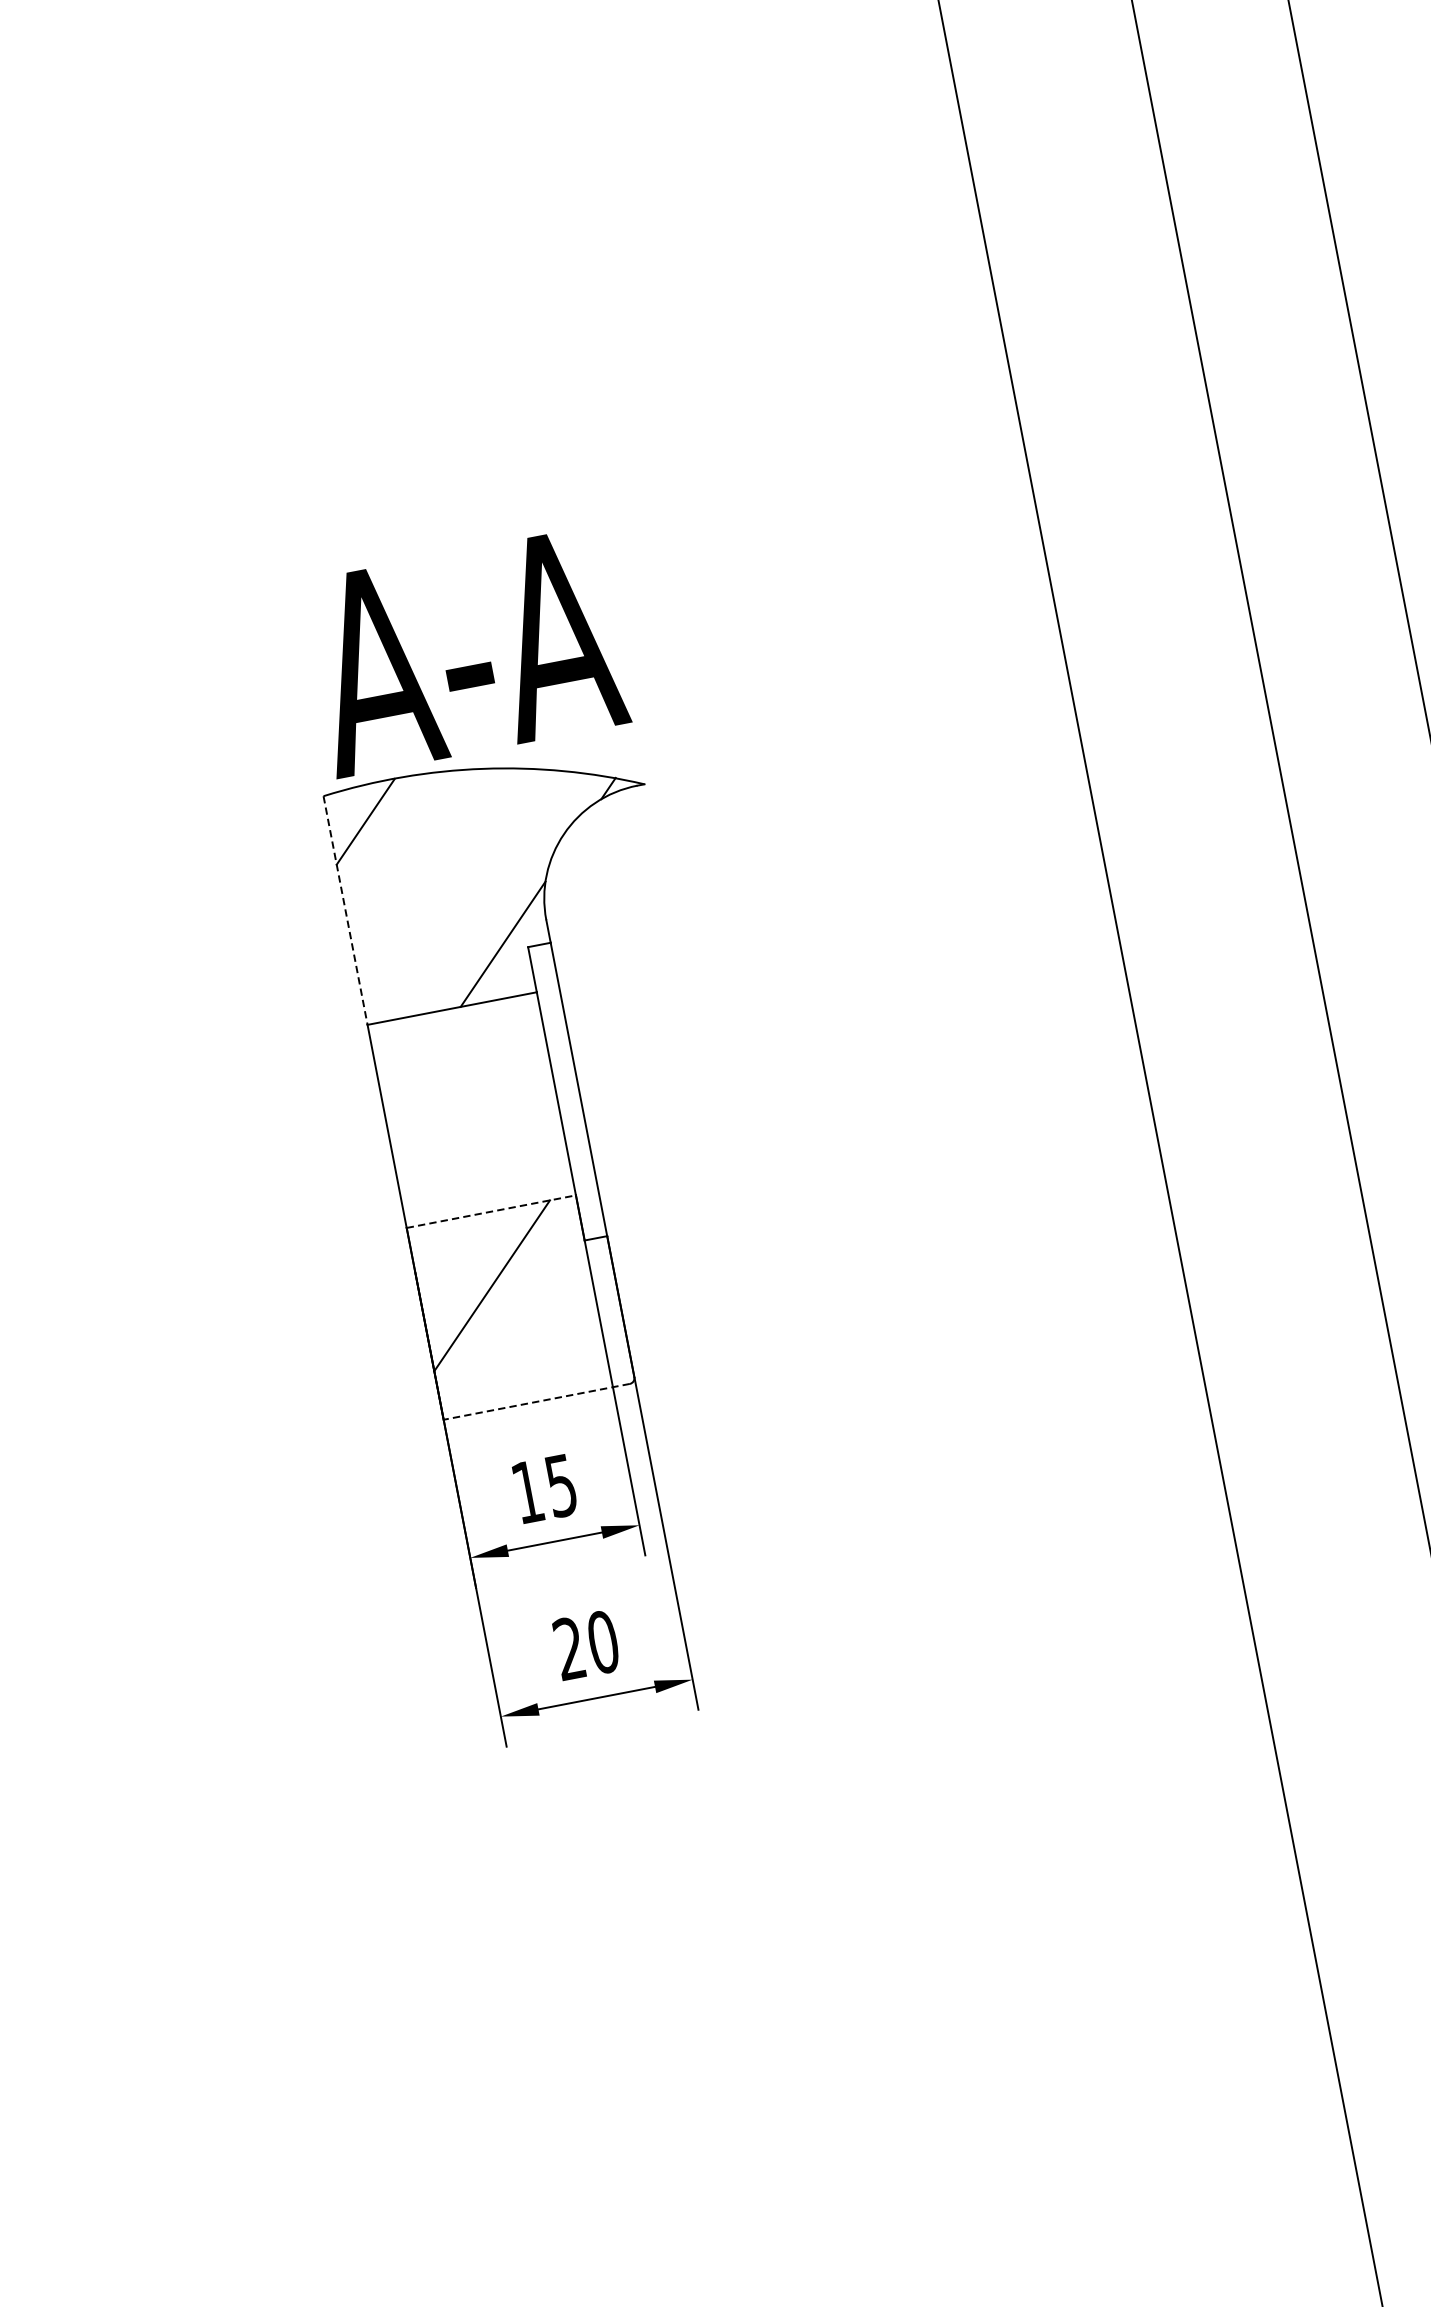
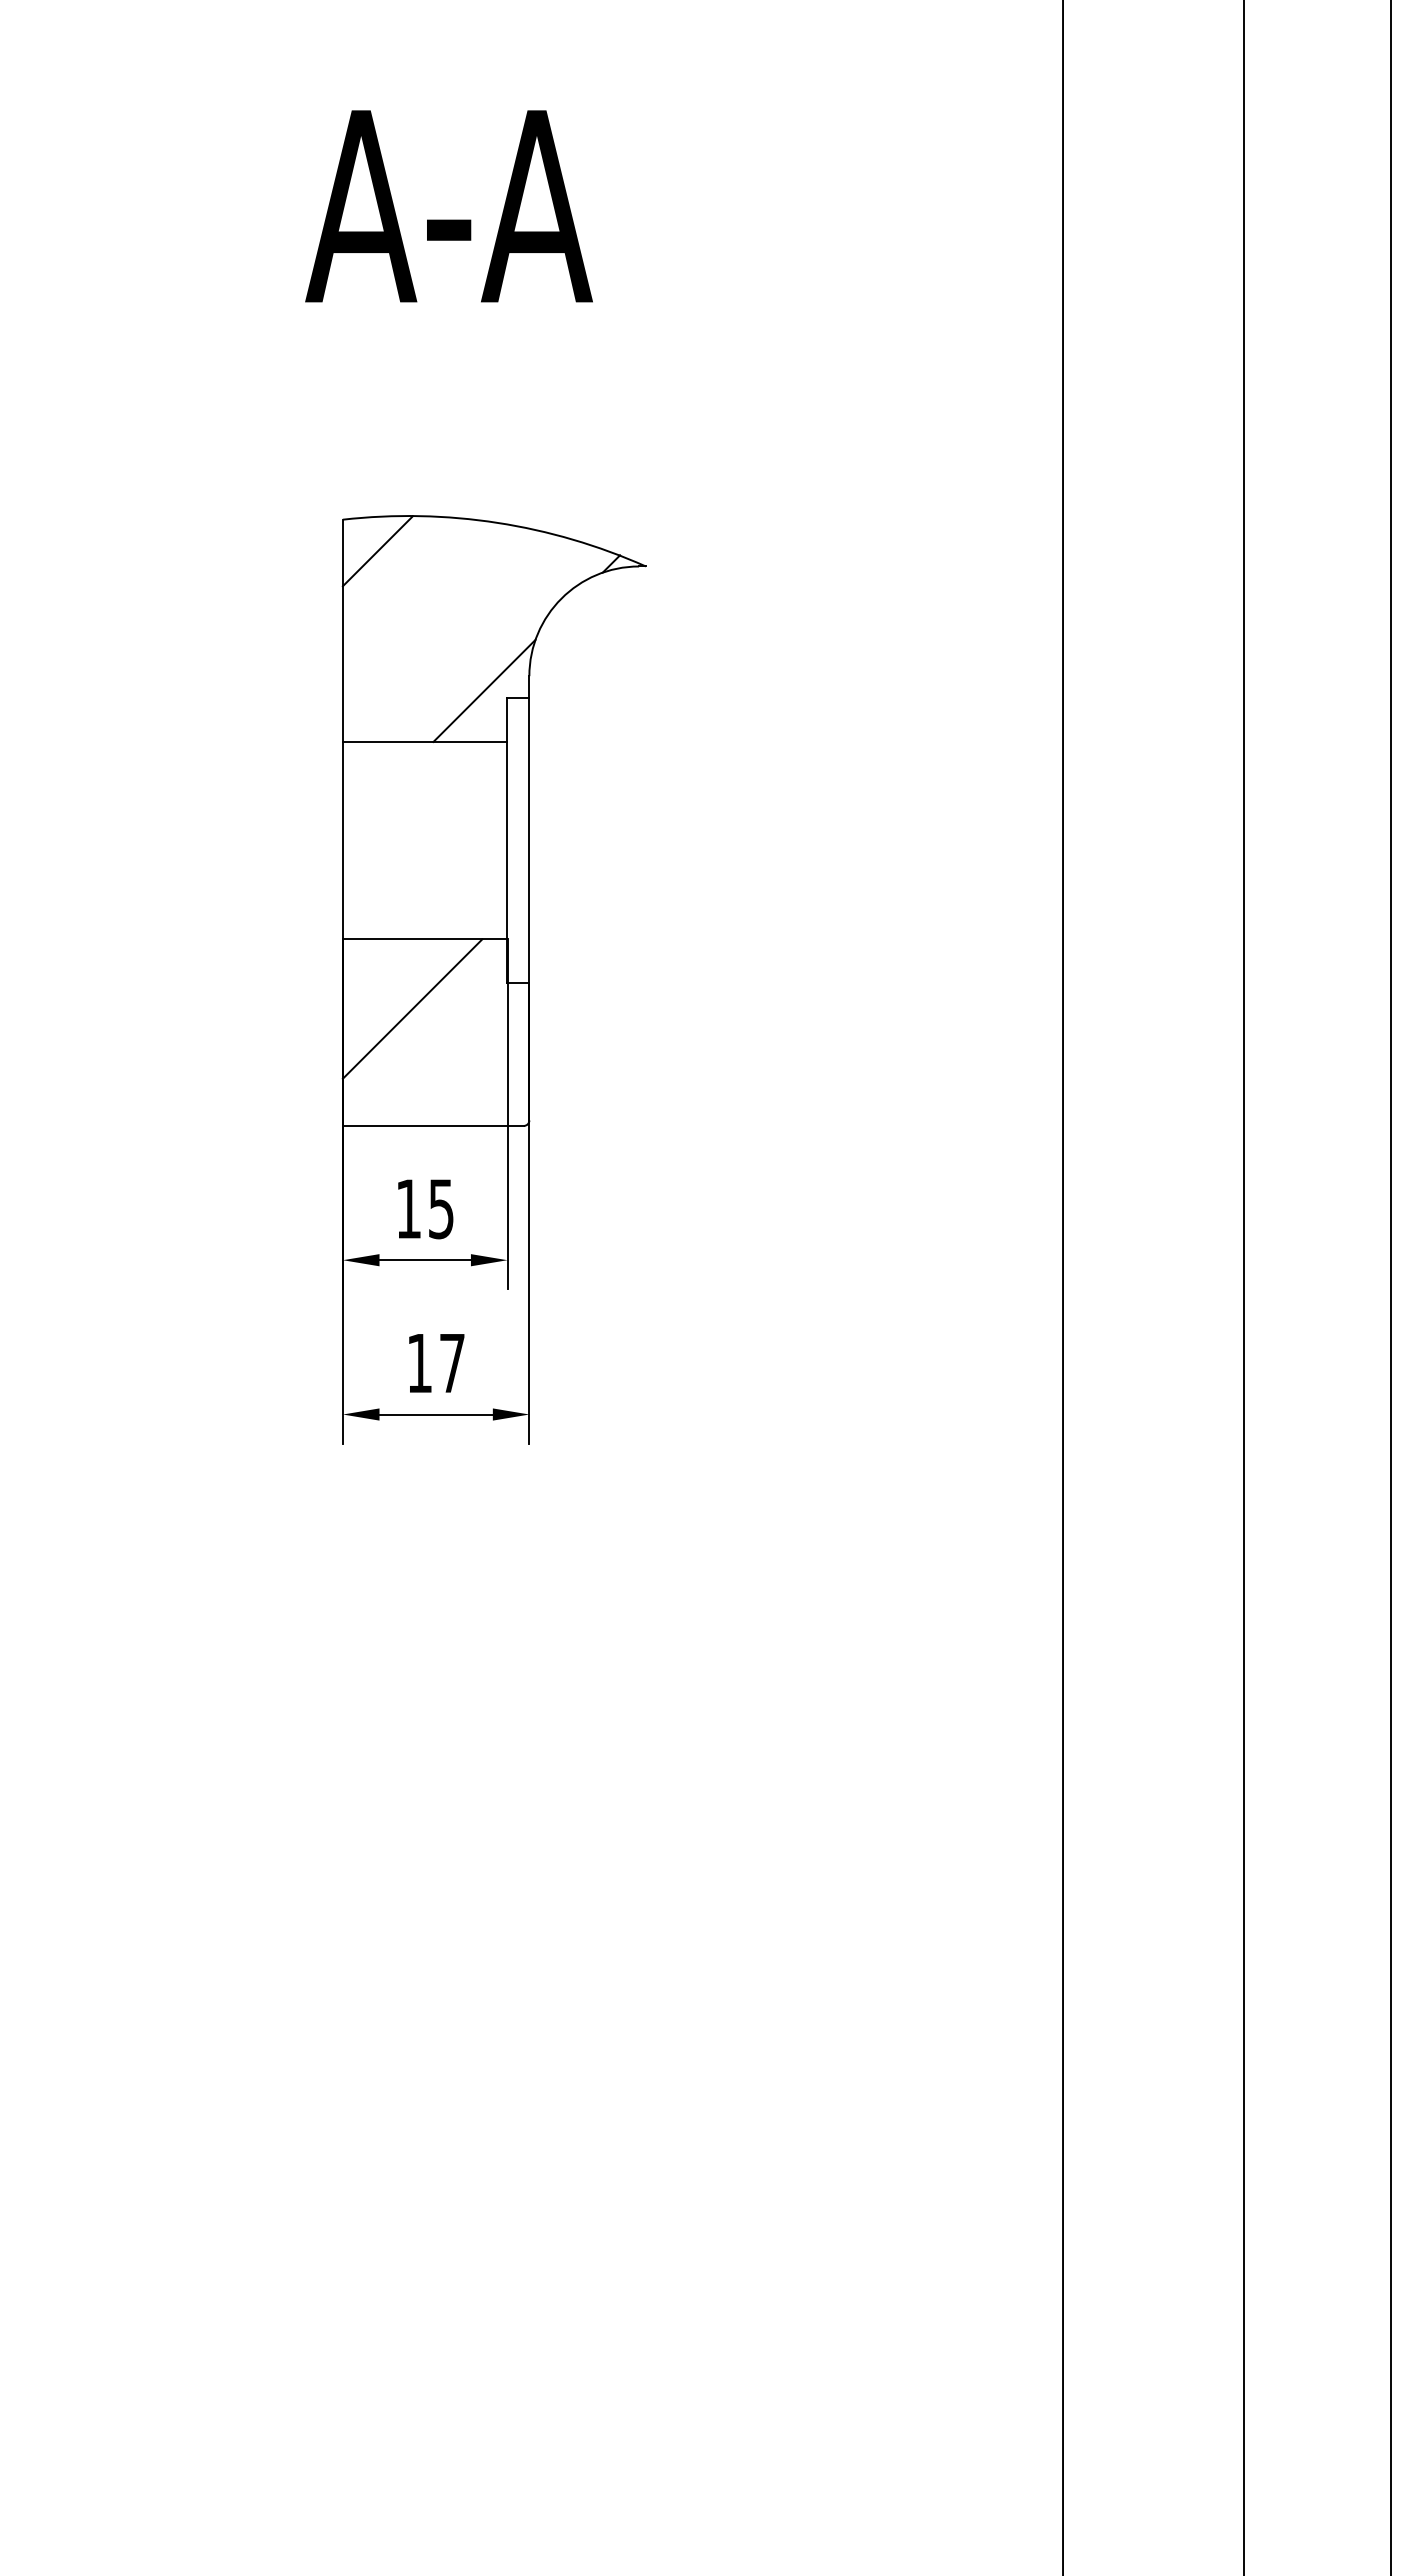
text: (465, 652) -> (448, 206), moved
line: (345, 911) -> (342, 631), dashed -> solid
line: (491, 1211) -> (425, 939), dashed -> solid
line: (535, 1401) -> (432, 1125), dashed -> solid
text: (586, 1645) -> (436, 1363), 20 -> 17

